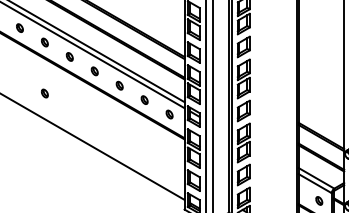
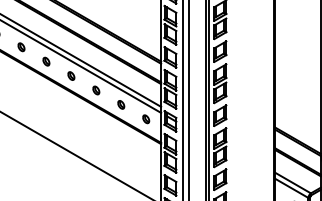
part: (44, 93) -> (21, 98), removed

